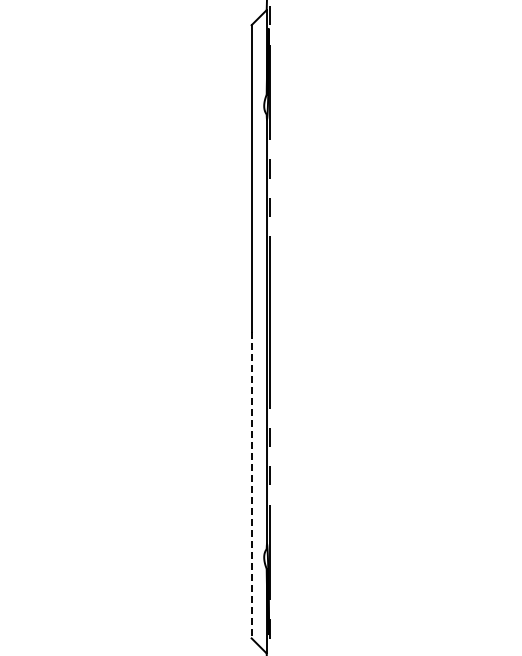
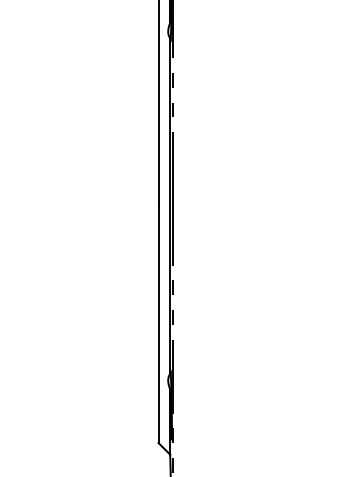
line: (251, 485) -> (158, 324), dashed -> solid

